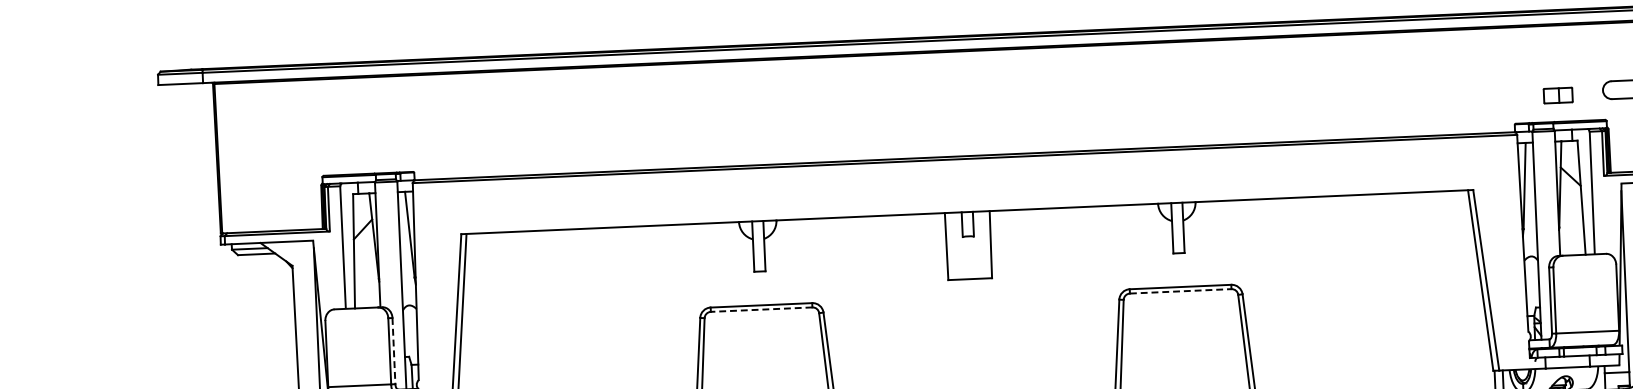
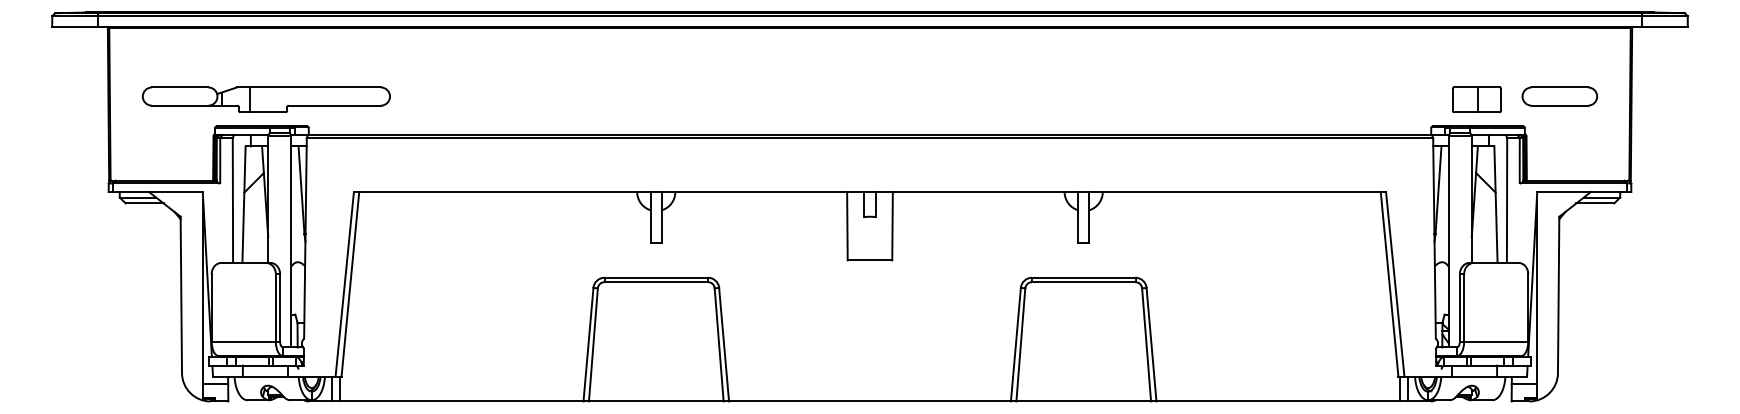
part: (1557, 95) -> (1476, 99), size x1.67
part: (370, 147) -> (265, 99), added
line: (1180, 291) -> (1083, 282), dashed -> solid
line: (761, 309) -> (656, 282), dashed -> solid
line: (394, 351) -> (280, 308), dashed -> solid

